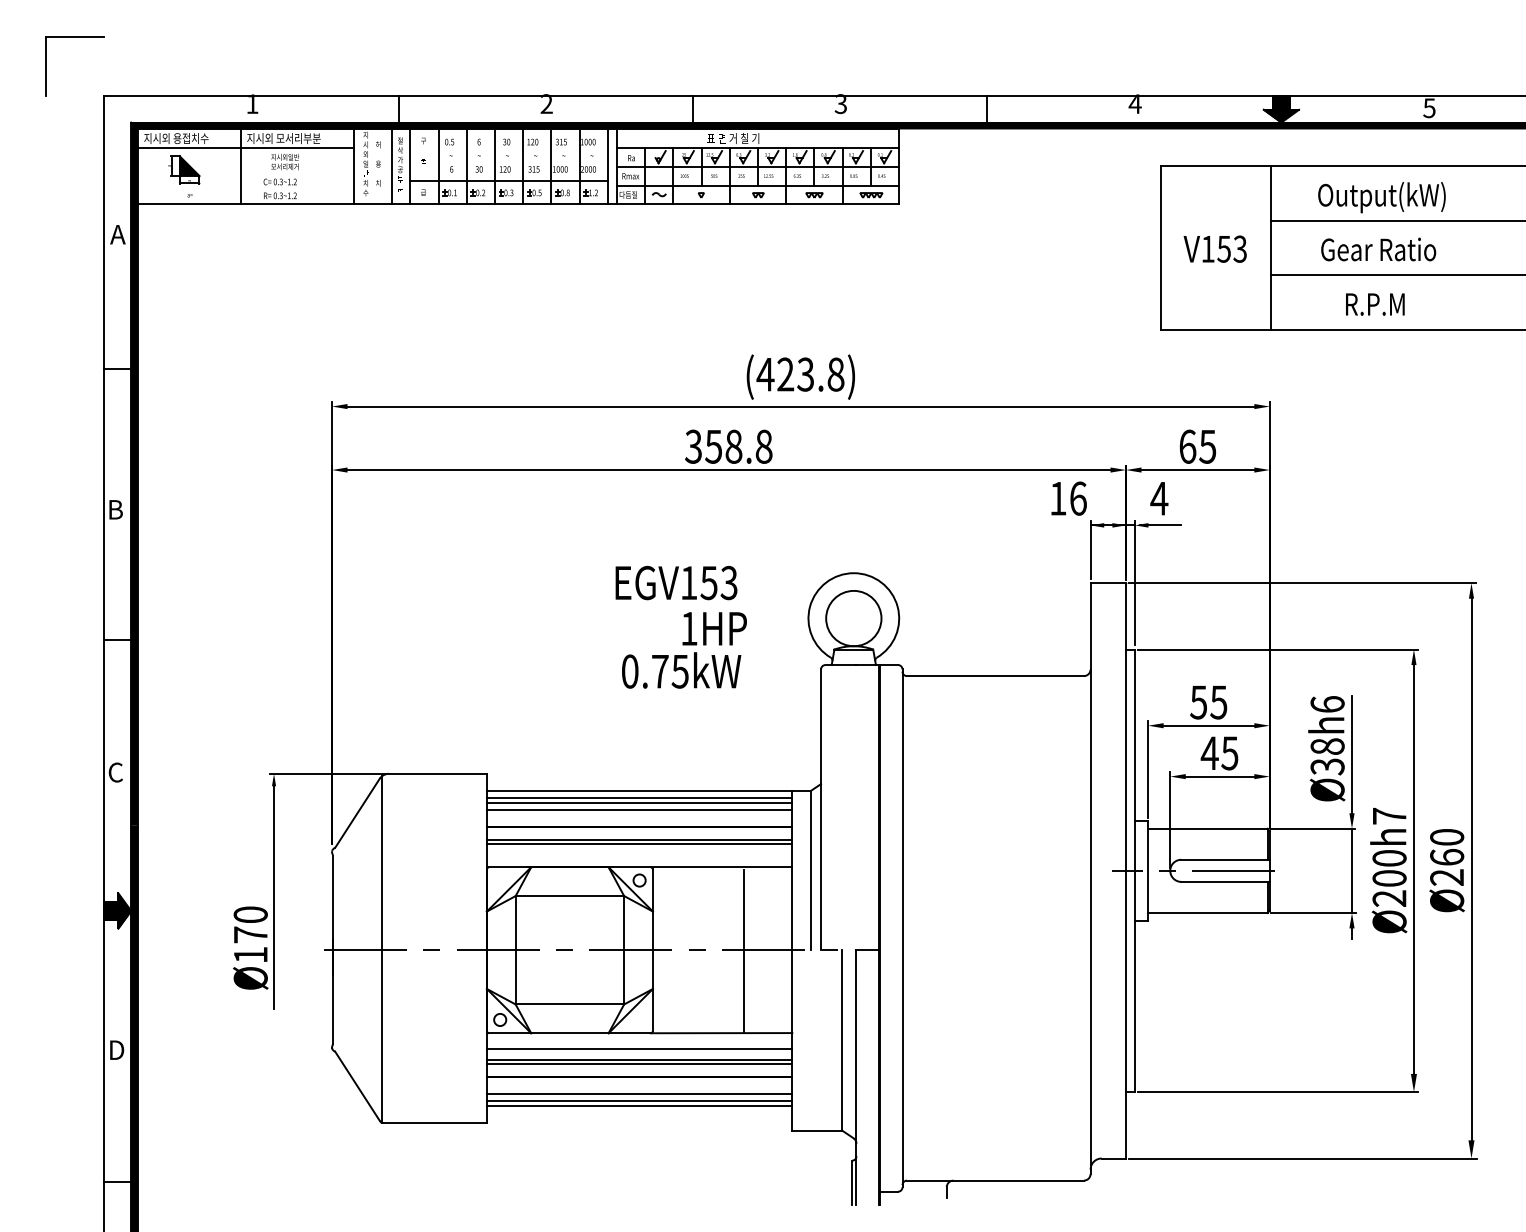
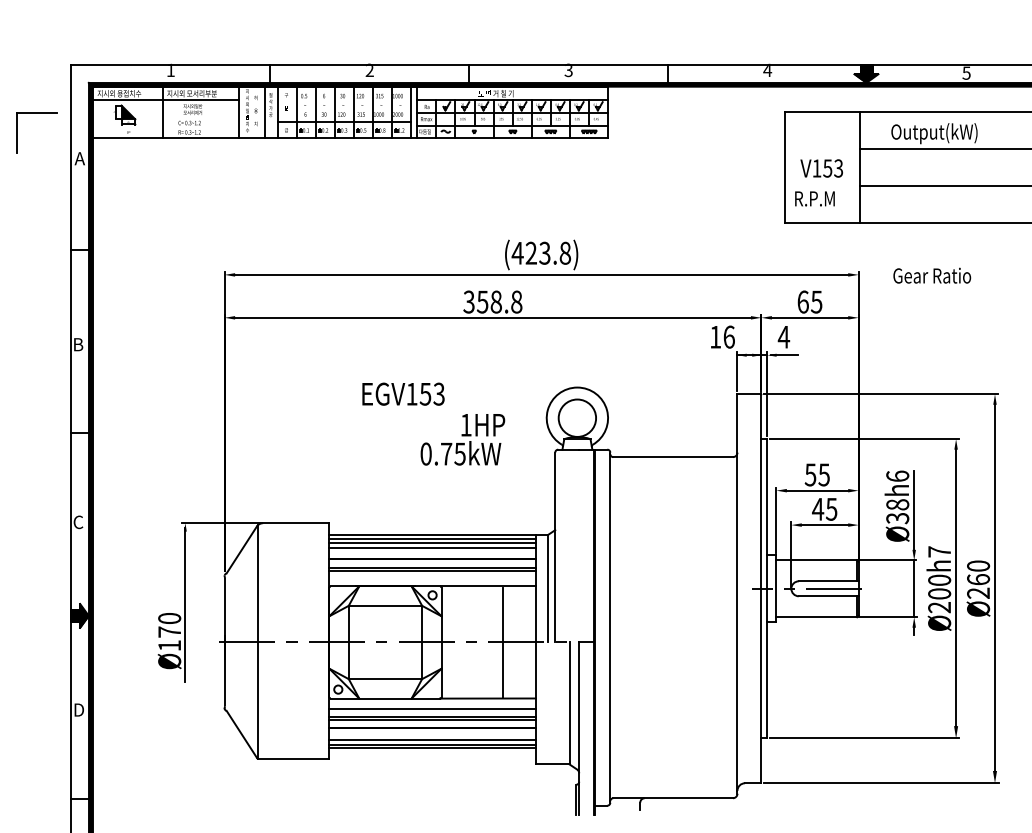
part: (74, 37) -> (36, 113), moved
text: (1379, 249) -> (932, 275), moved
text: (1374, 303) -> (814, 198), moved
text: (676, 581) -> (403, 393), moved

